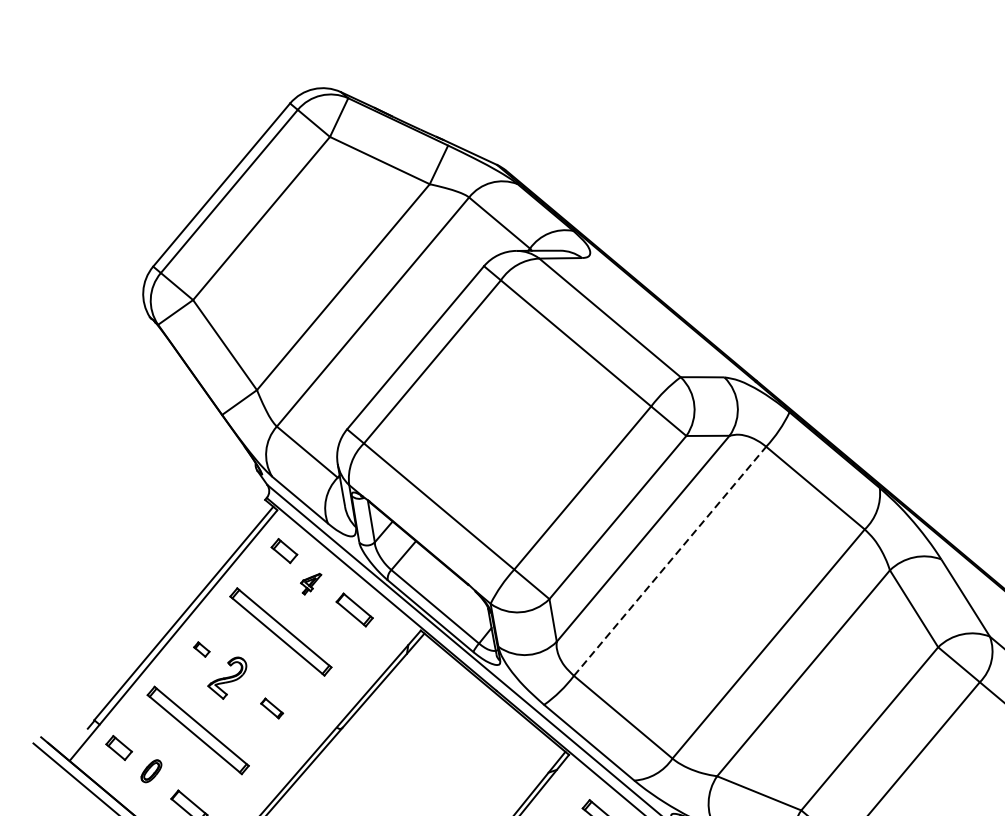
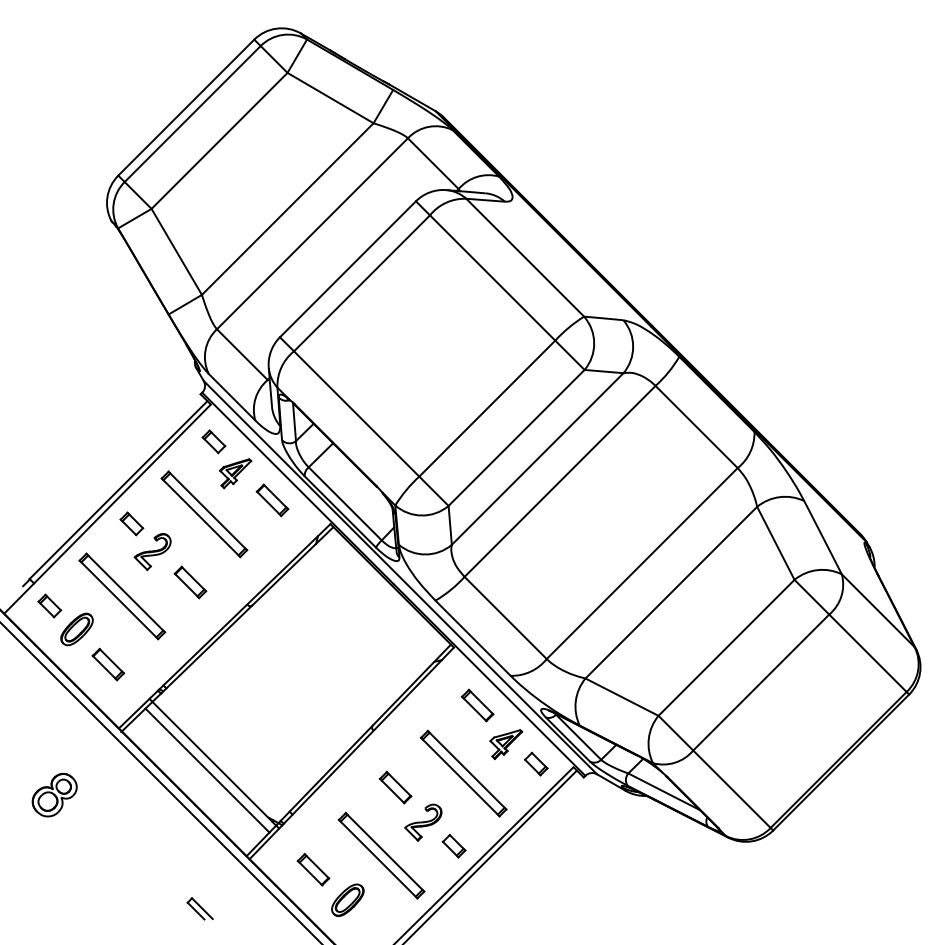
line: (670, 561) -> (560, 481), dashed -> solid
part: (311, 583) -> (235, 473), size x1.67
part: (201, 649) -> (131, 523), size x1.67
part: (272, 708) -> (190, 582), size x1.67
part: (150, 771) -> (76, 629), size x1.67

